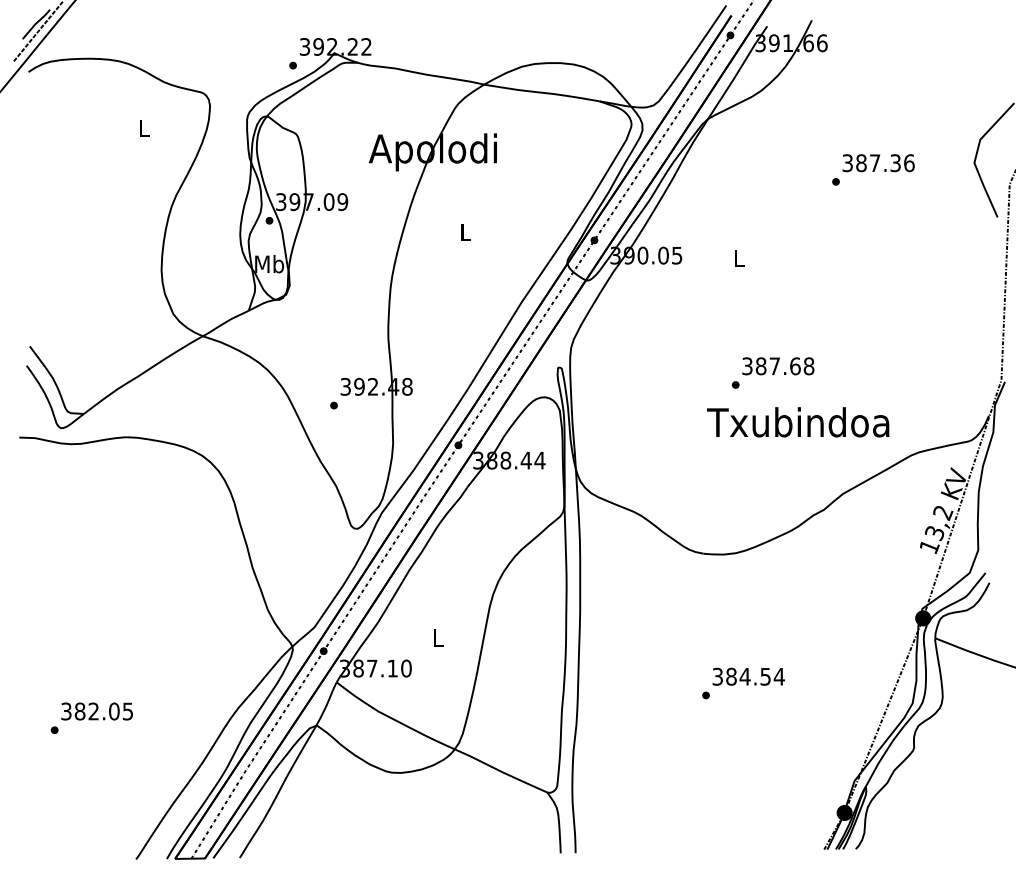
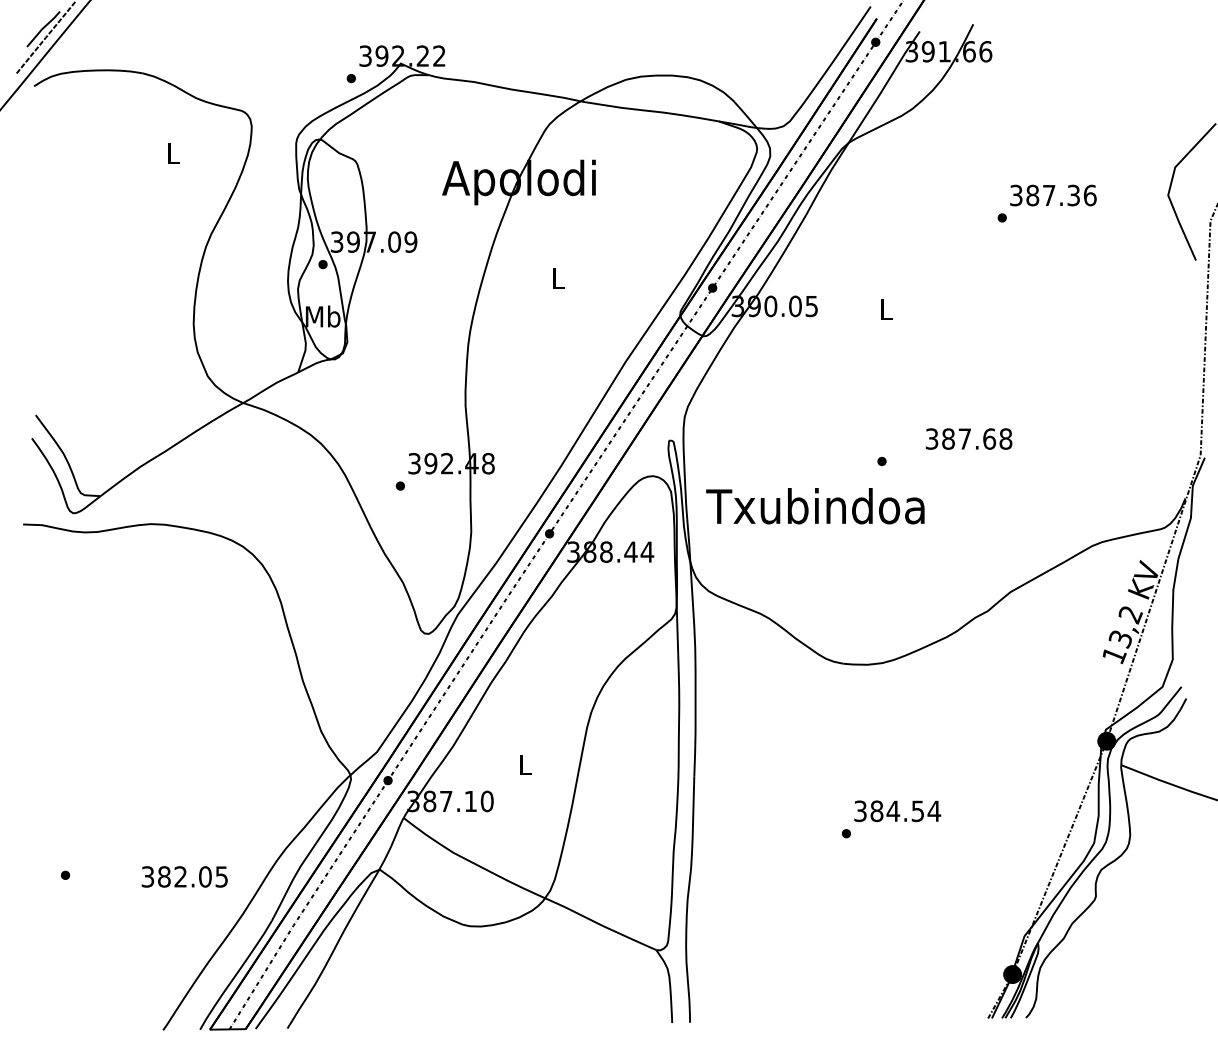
text: (778, 366) -> (969, 439), moved
text: (798, 422) -> (815, 506), moved
text: (96, 711) -> (183, 876), moved

